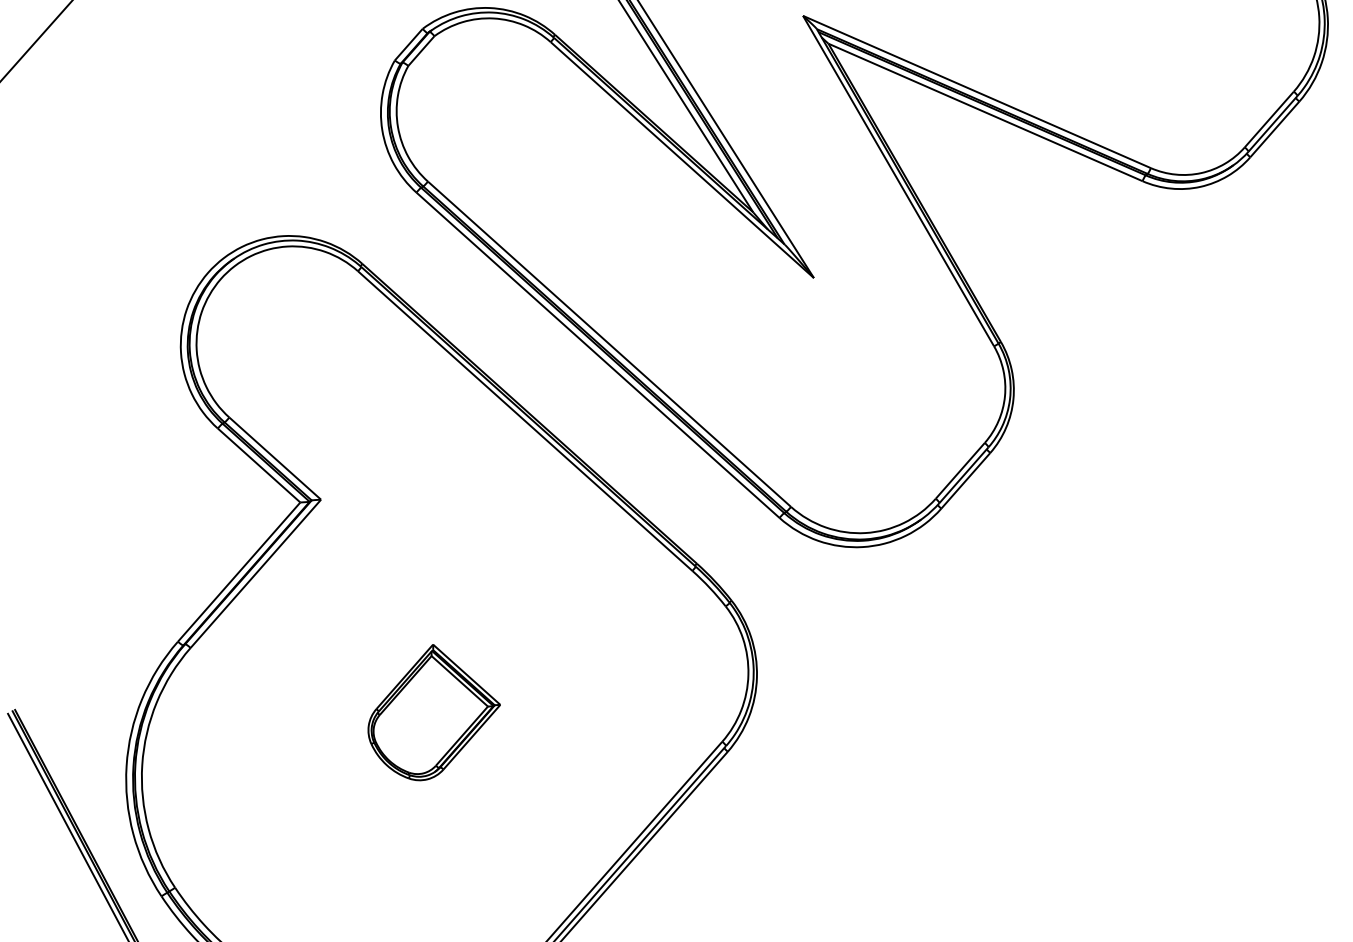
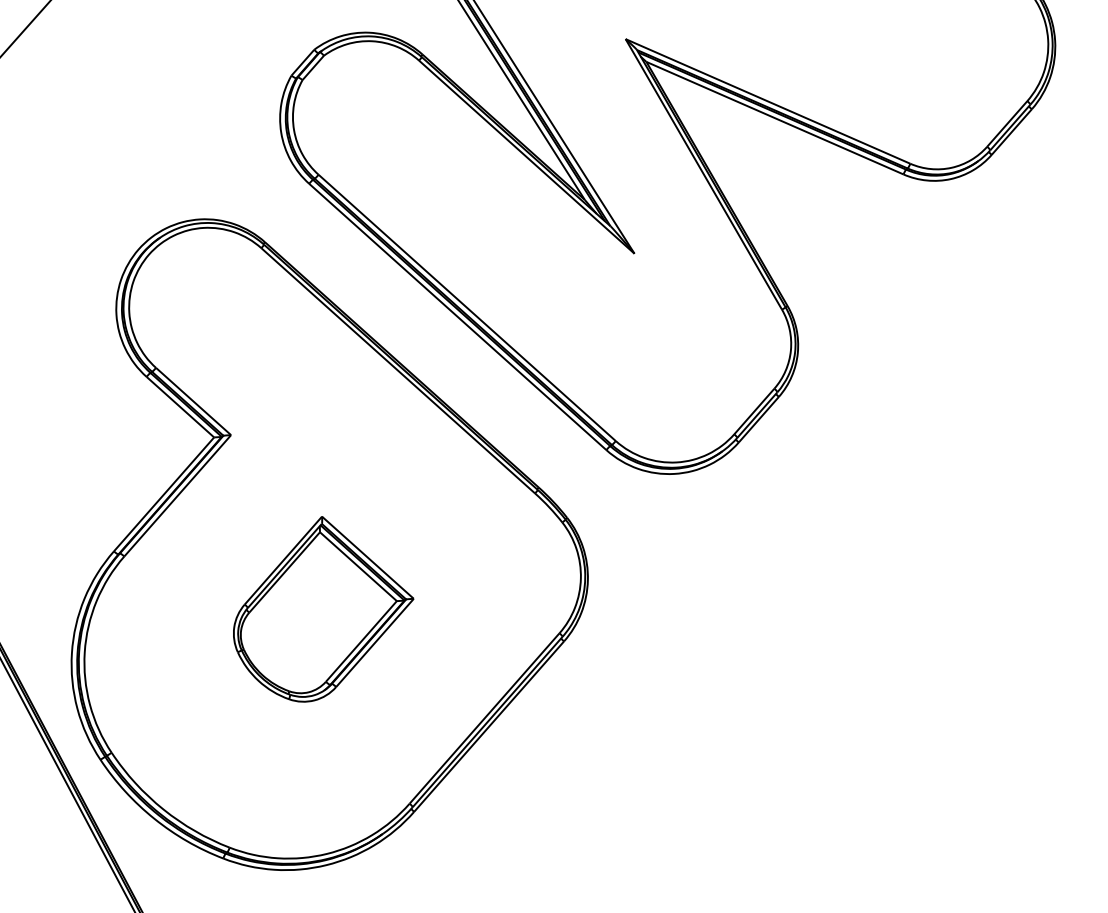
part: (433, 712) -> (323, 609), size x1.67

